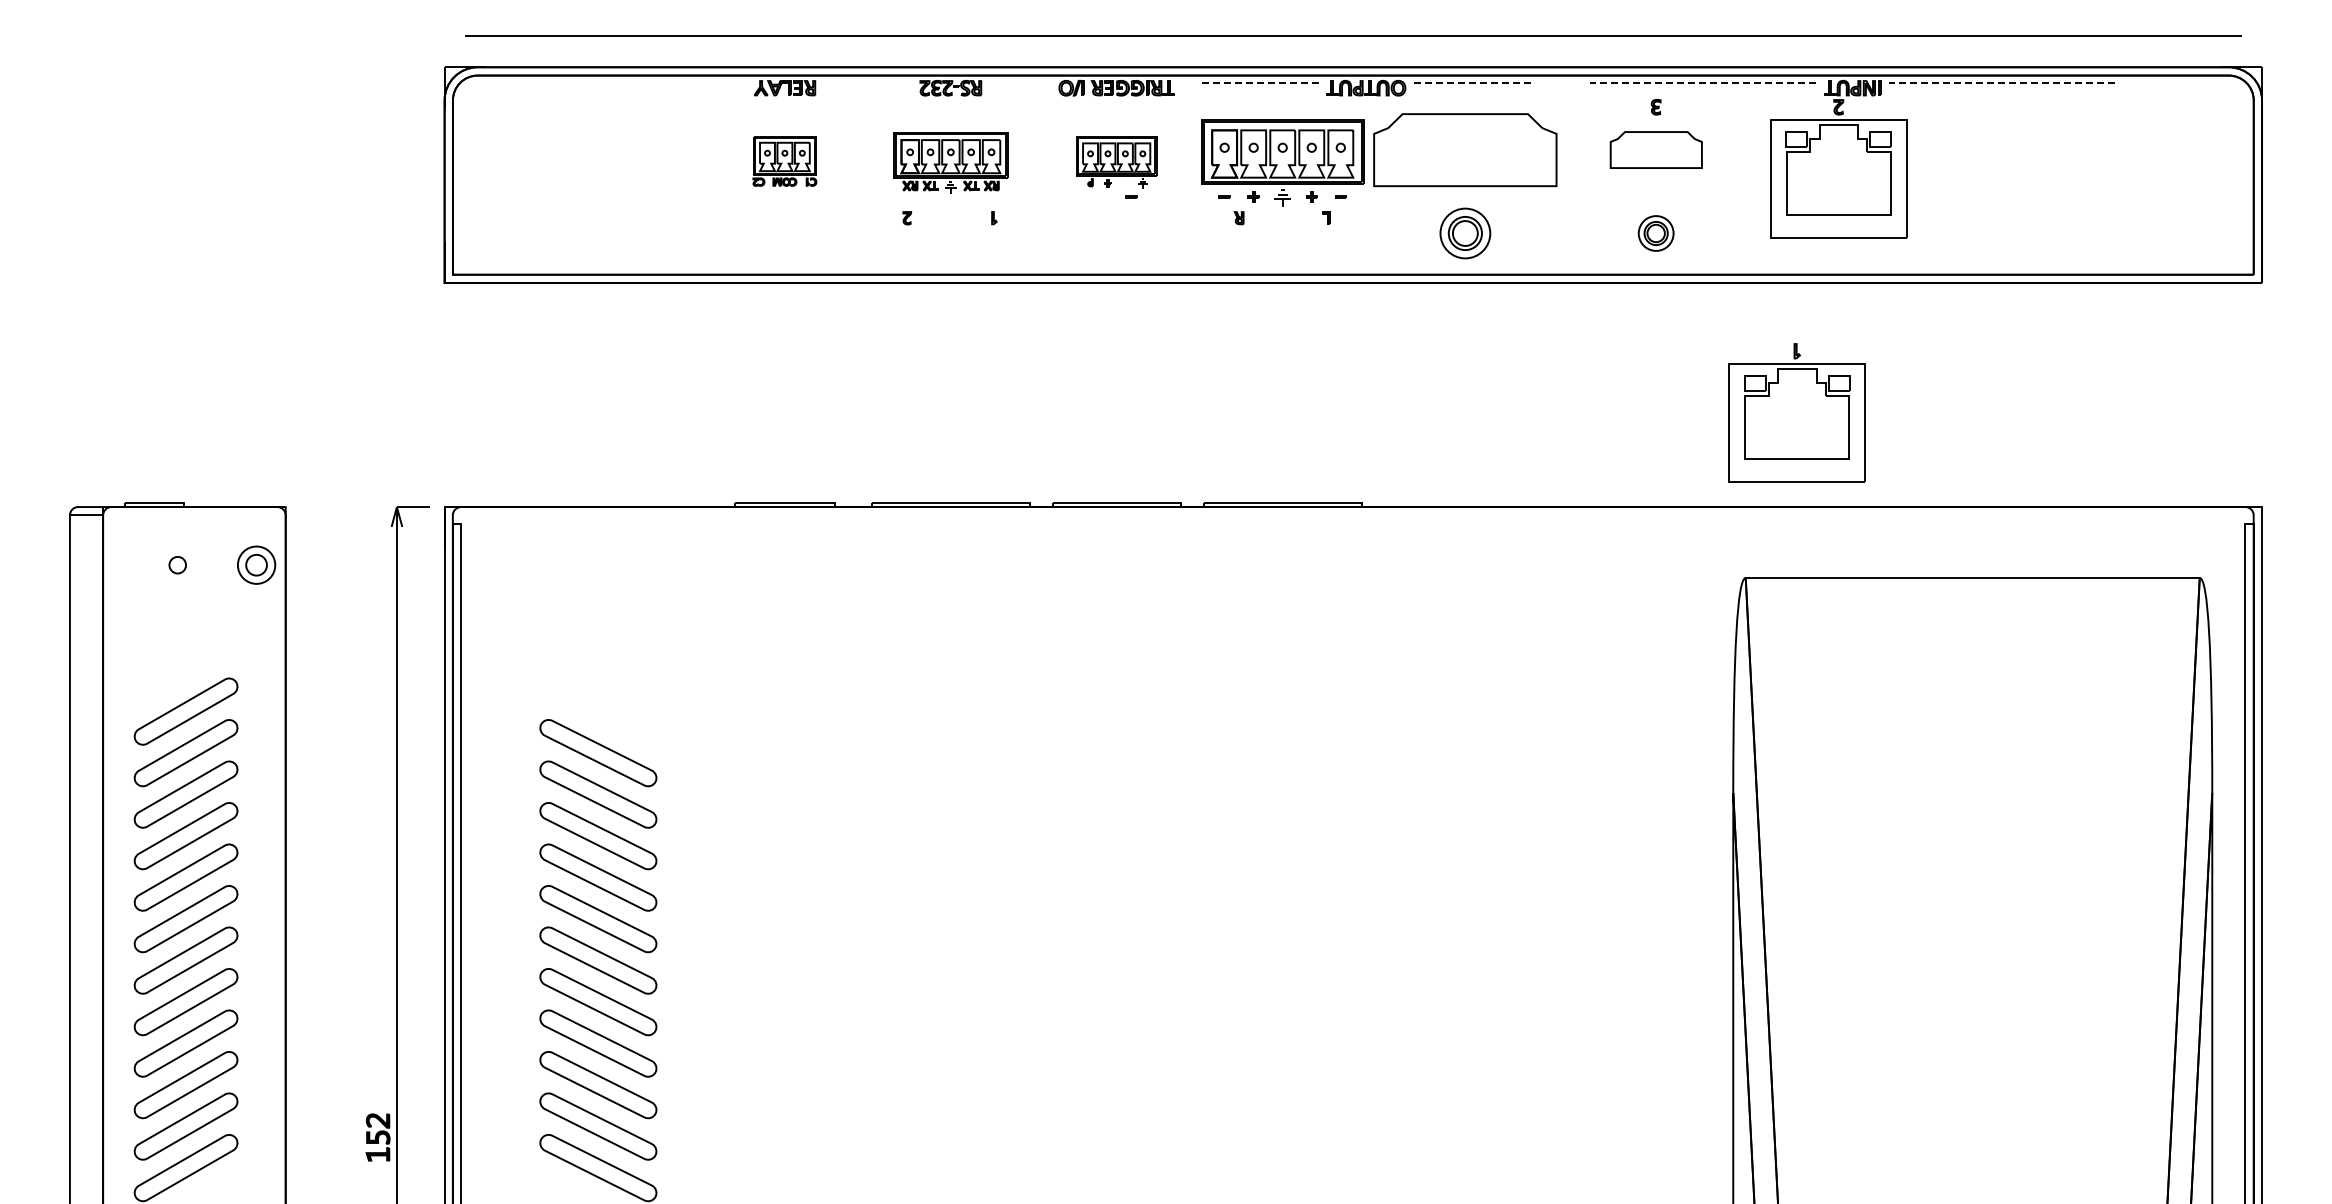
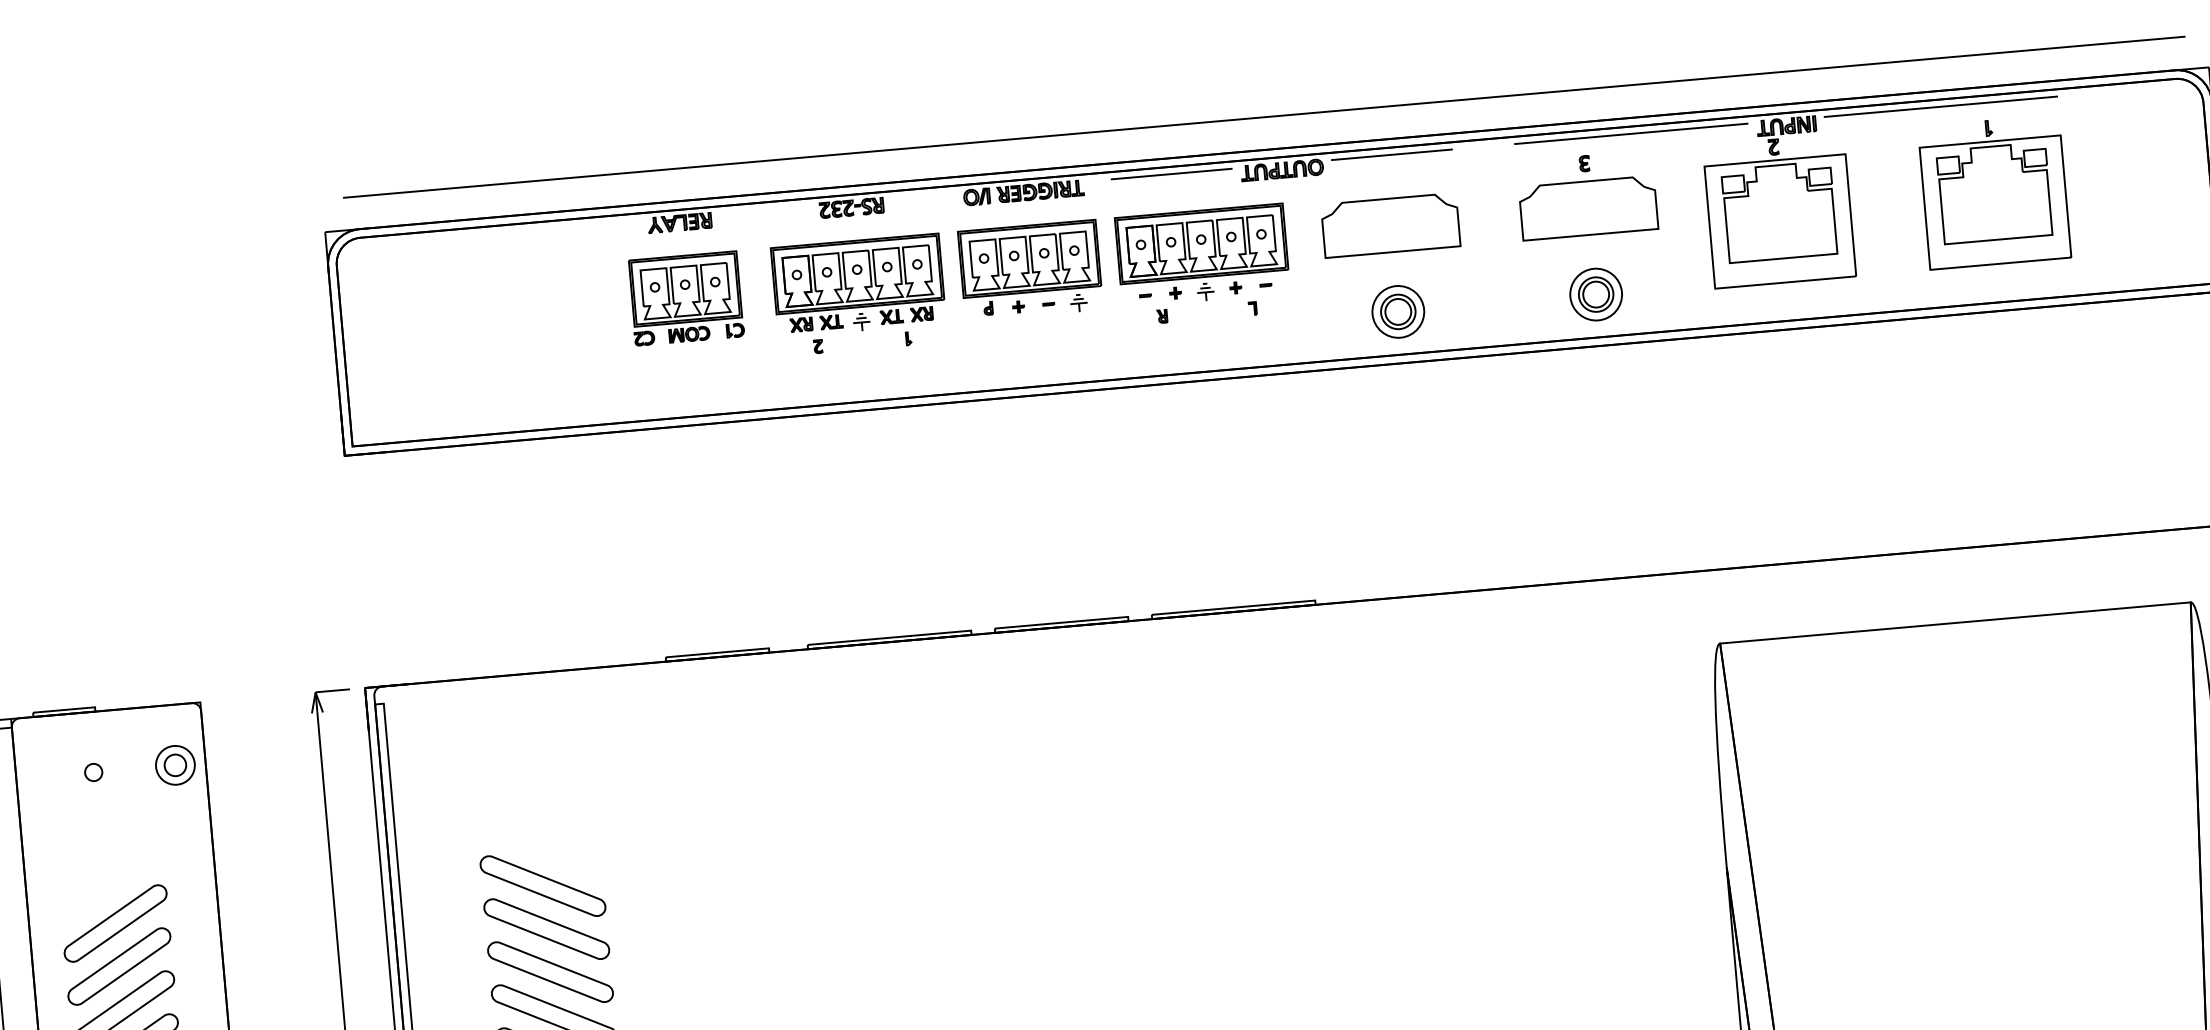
line: (1259, 82) -> (1171, 174), dashed -> solid
line: (1472, 82) -> (1392, 154), dashed -> solid
line: (1703, 82) -> (1631, 133), dashed -> solid
line: (2002, 82) -> (1941, 106), dashed -> solid
part: (1465, 149) -> (1390, 224), size x0.71
part: (1656, 149) -> (1588, 207), size x1.43
part: (784, 161) -> (686, 299), size x1.67
part: (950, 162) -> (858, 285), size x1.43
part: (1116, 162) -> (1030, 269), size x1.67
part: (1655, 233) -> (1595, 294), size x1.43
part: (1796, 412) -> (1993, 191), moved
part: (598, 711) -> (543, 885), added

